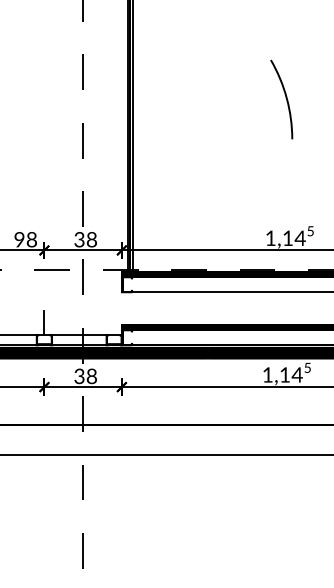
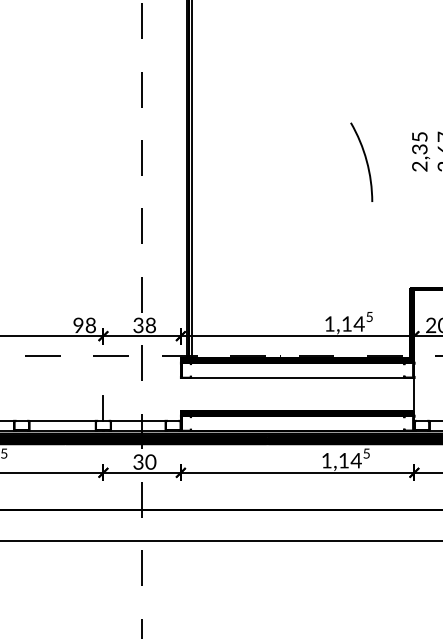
arc: (285, 98) -> (365, 161), moved
text: (91, 376) -> (150, 462), 38 -> 30

